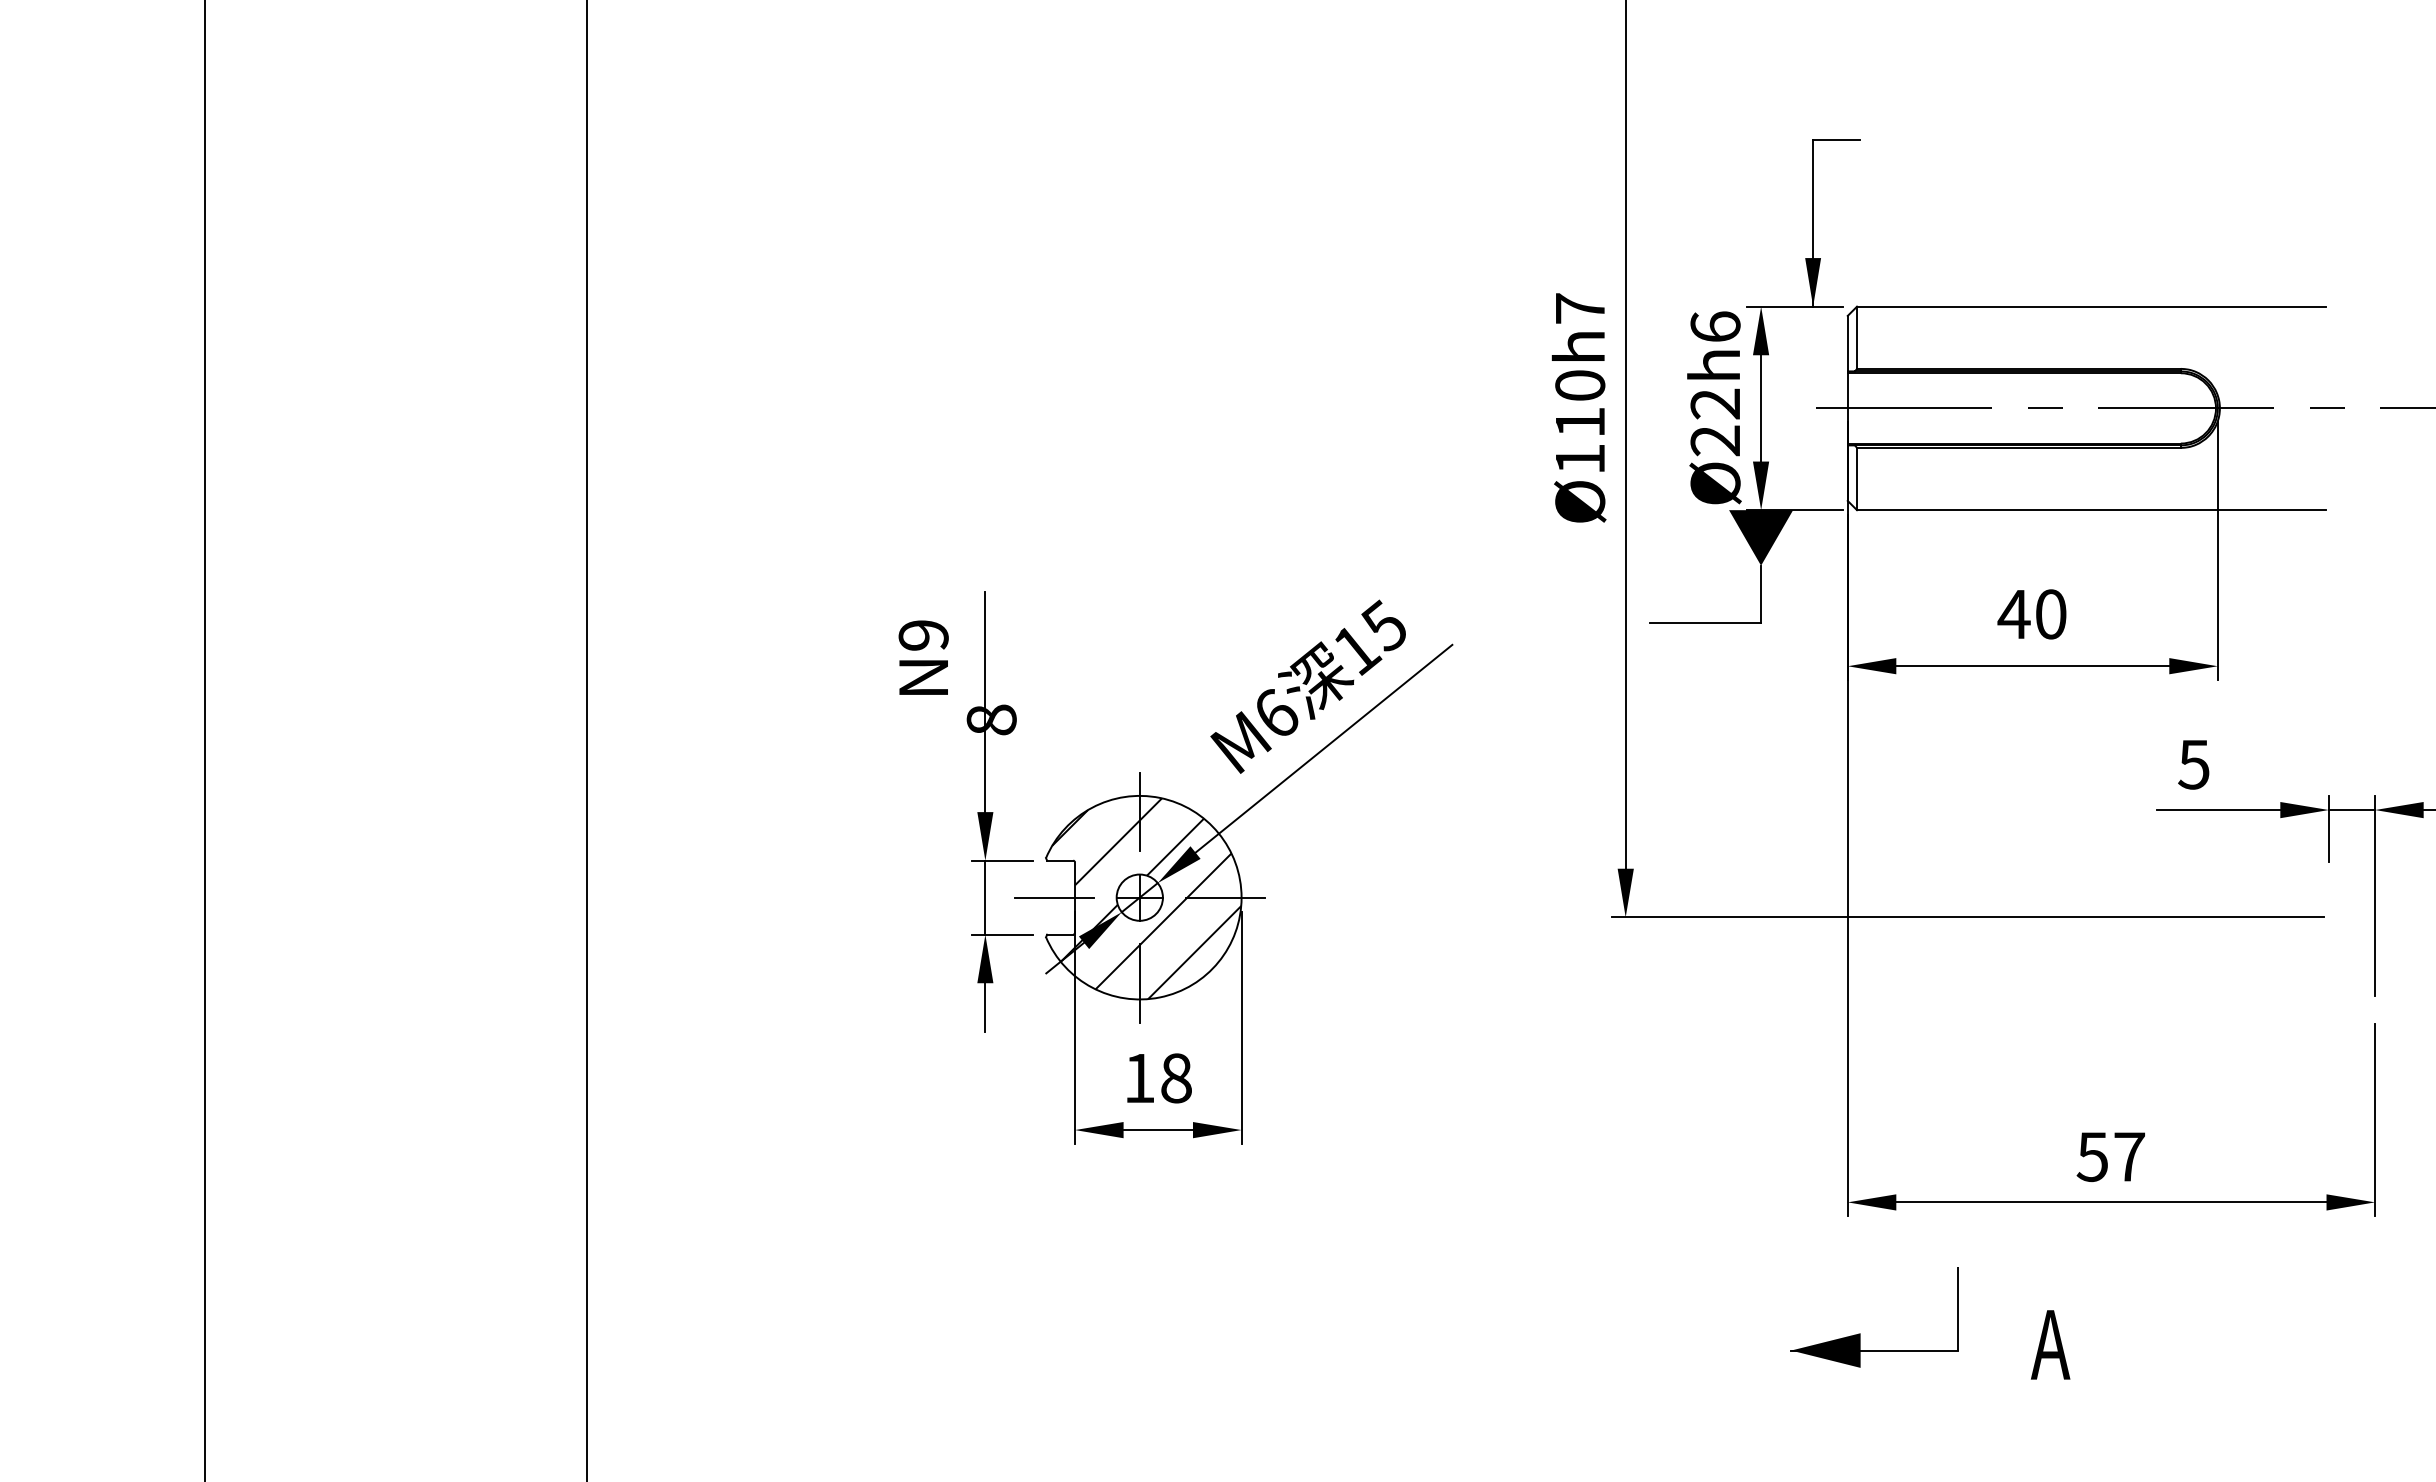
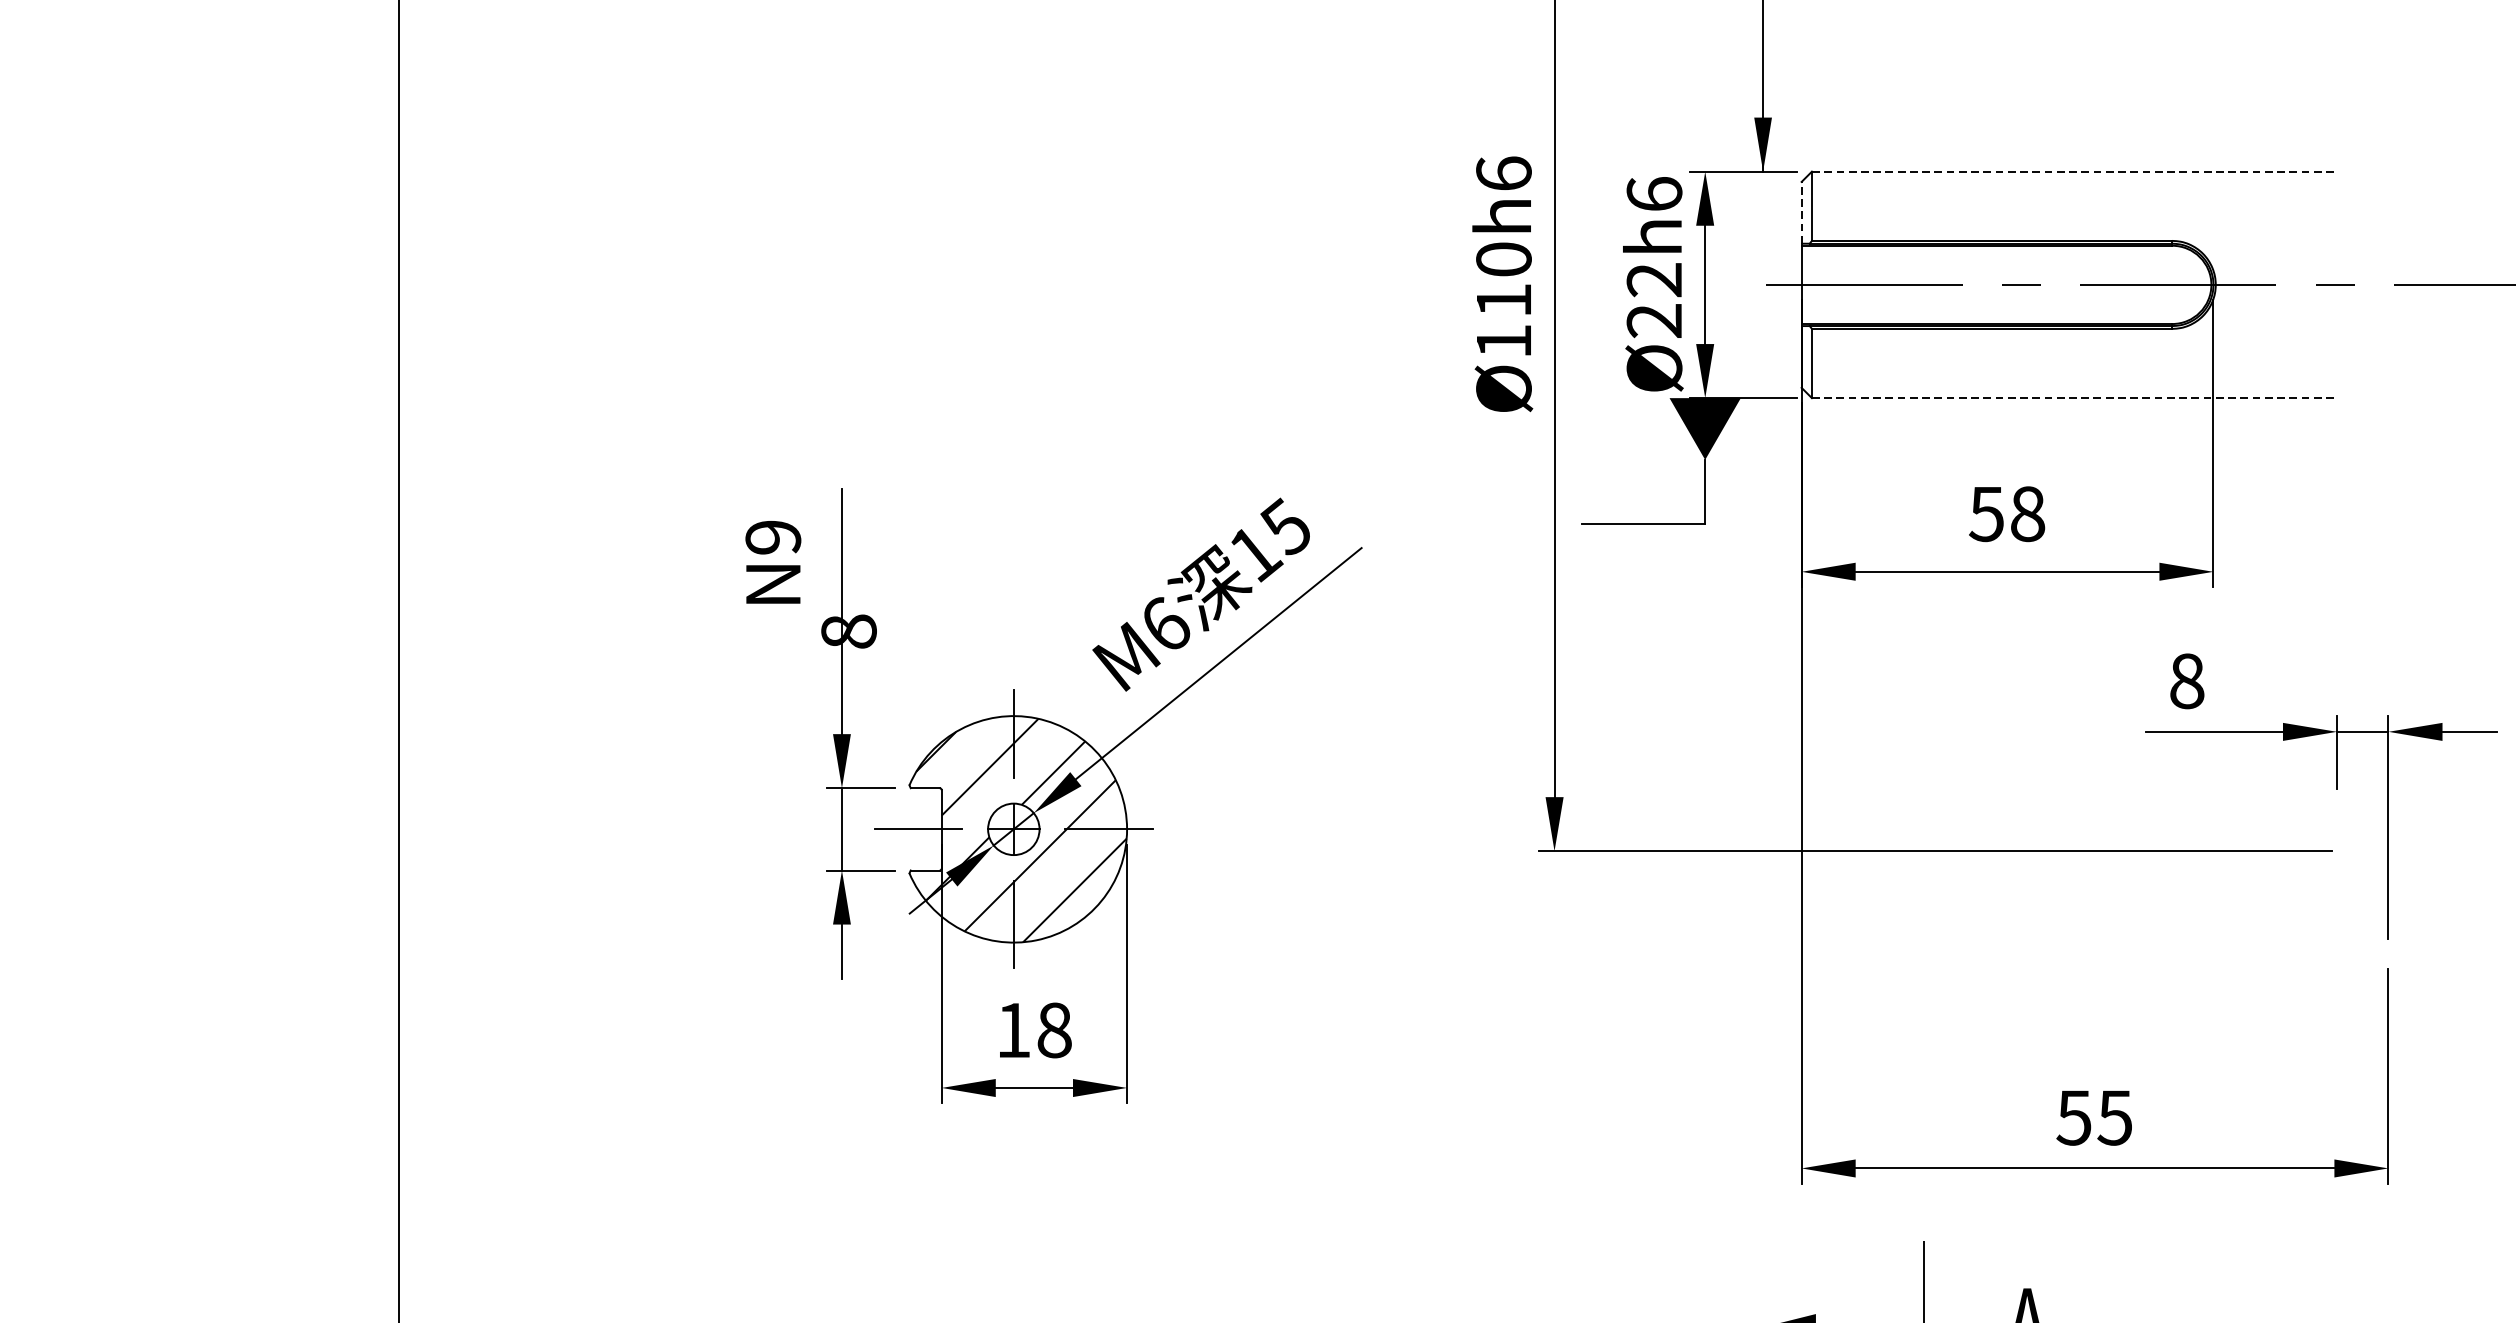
line: (2091, 306) -> (2072, 171), solid -> dashed
text: (1580, 308) -> (1504, 173), Ø110h7 -> Ø110h6
line: (1847, 343) -> (1801, 212), solid -> dashed
line: (2091, 510) -> (2072, 398), solid -> dashed
text: (2031, 614) -> (2006, 514), 40 -> 58
text: (2193, 764) -> (2186, 681), 5 -> 8
text: (2128, 1157) -> (2114, 1118), 57 -> 55

